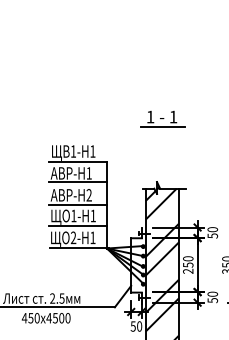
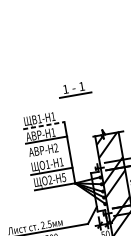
part: (162, 119) -> (74, 89), moved
line: (78, 161) -> (44, 125), solid -> dashed
line: (77, 204) -> (48, 155), removed
text: (92, 237) -> (63, 177), 1 -> 5

